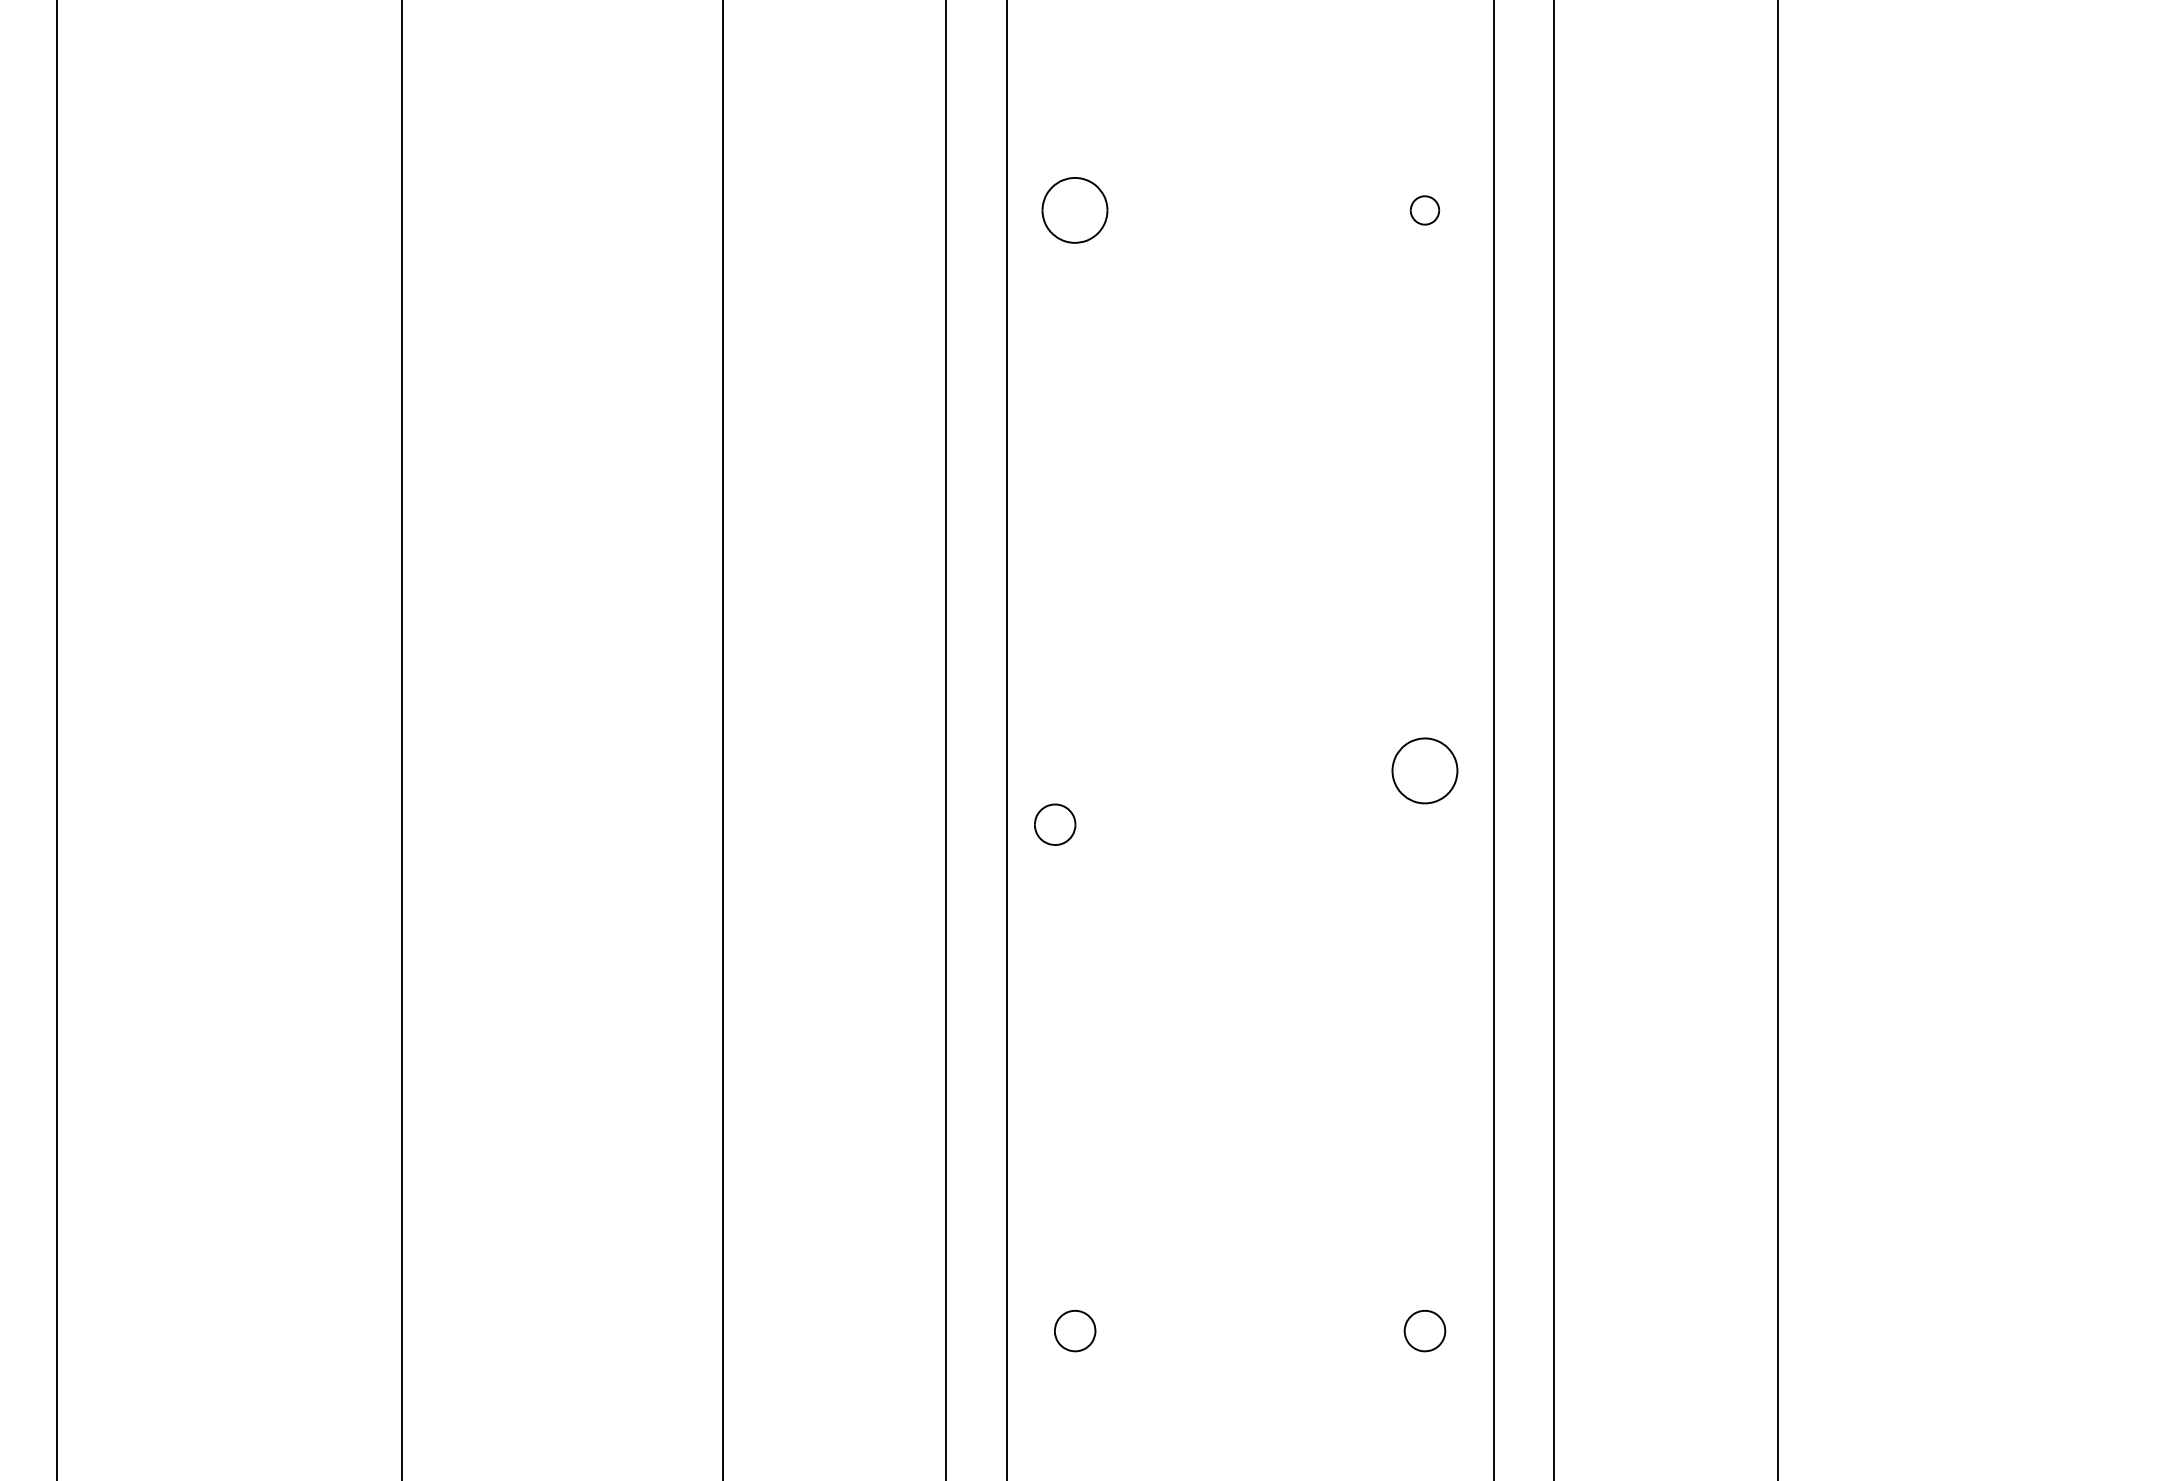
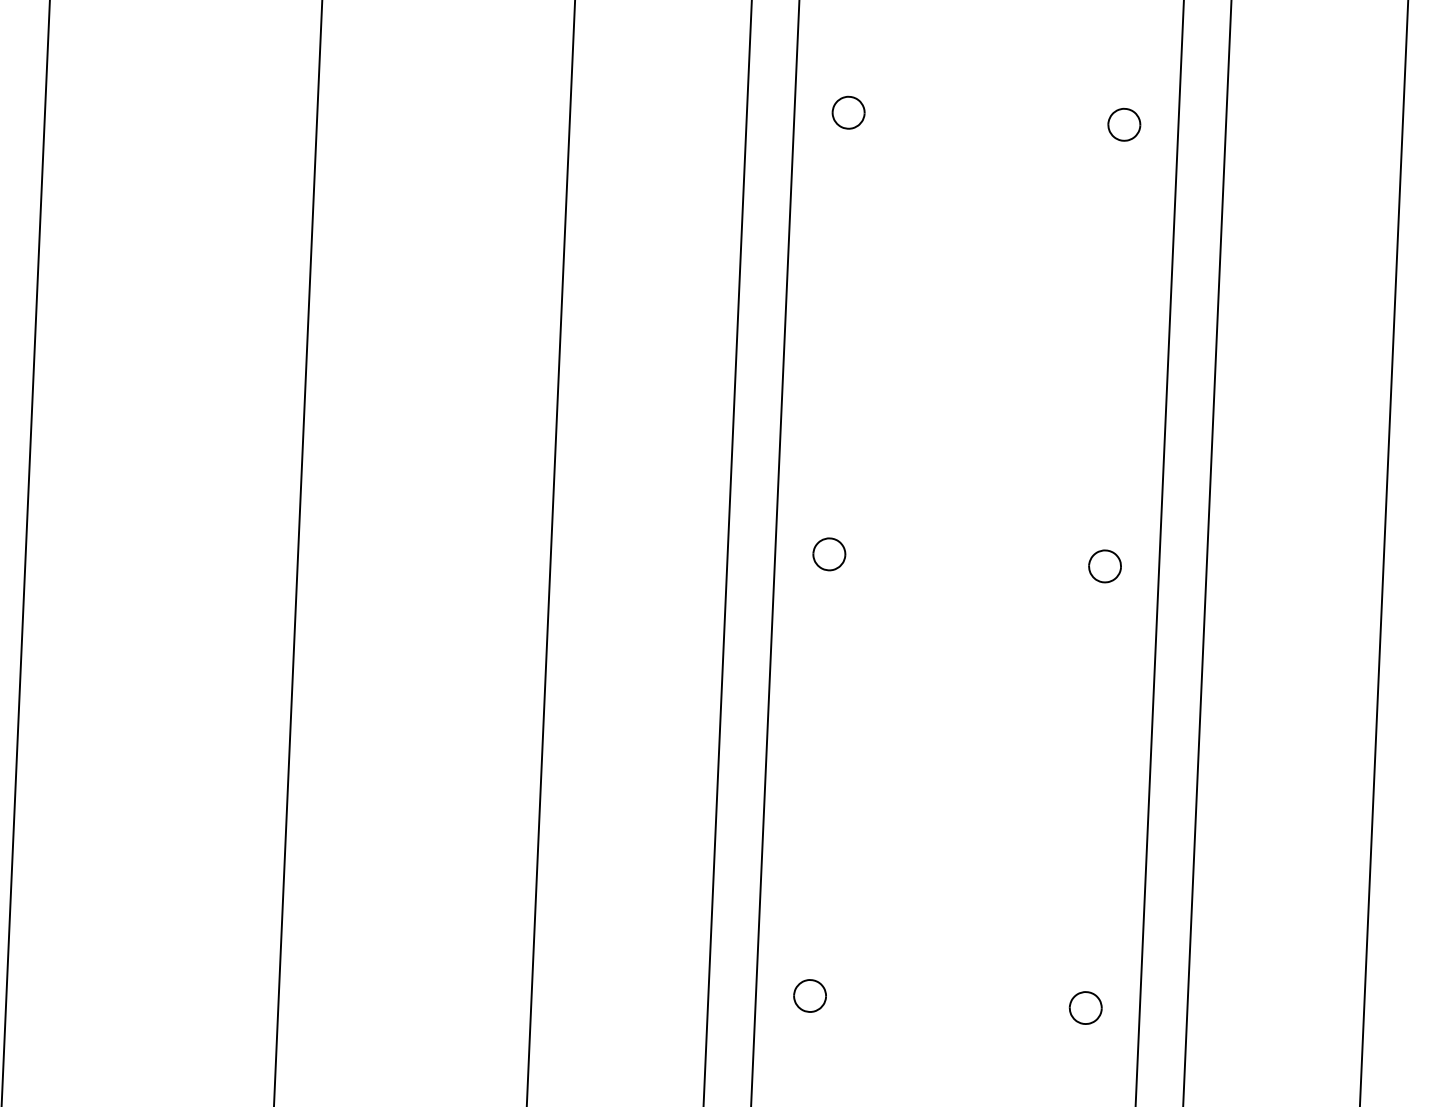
part: (1075, 210) -> (848, 112), size x0.62
part: (1424, 210) -> (1123, 124), size x1.43
part: (1424, 770) -> (1104, 566), size x0.62
part: (1055, 824) -> (829, 554), moved

